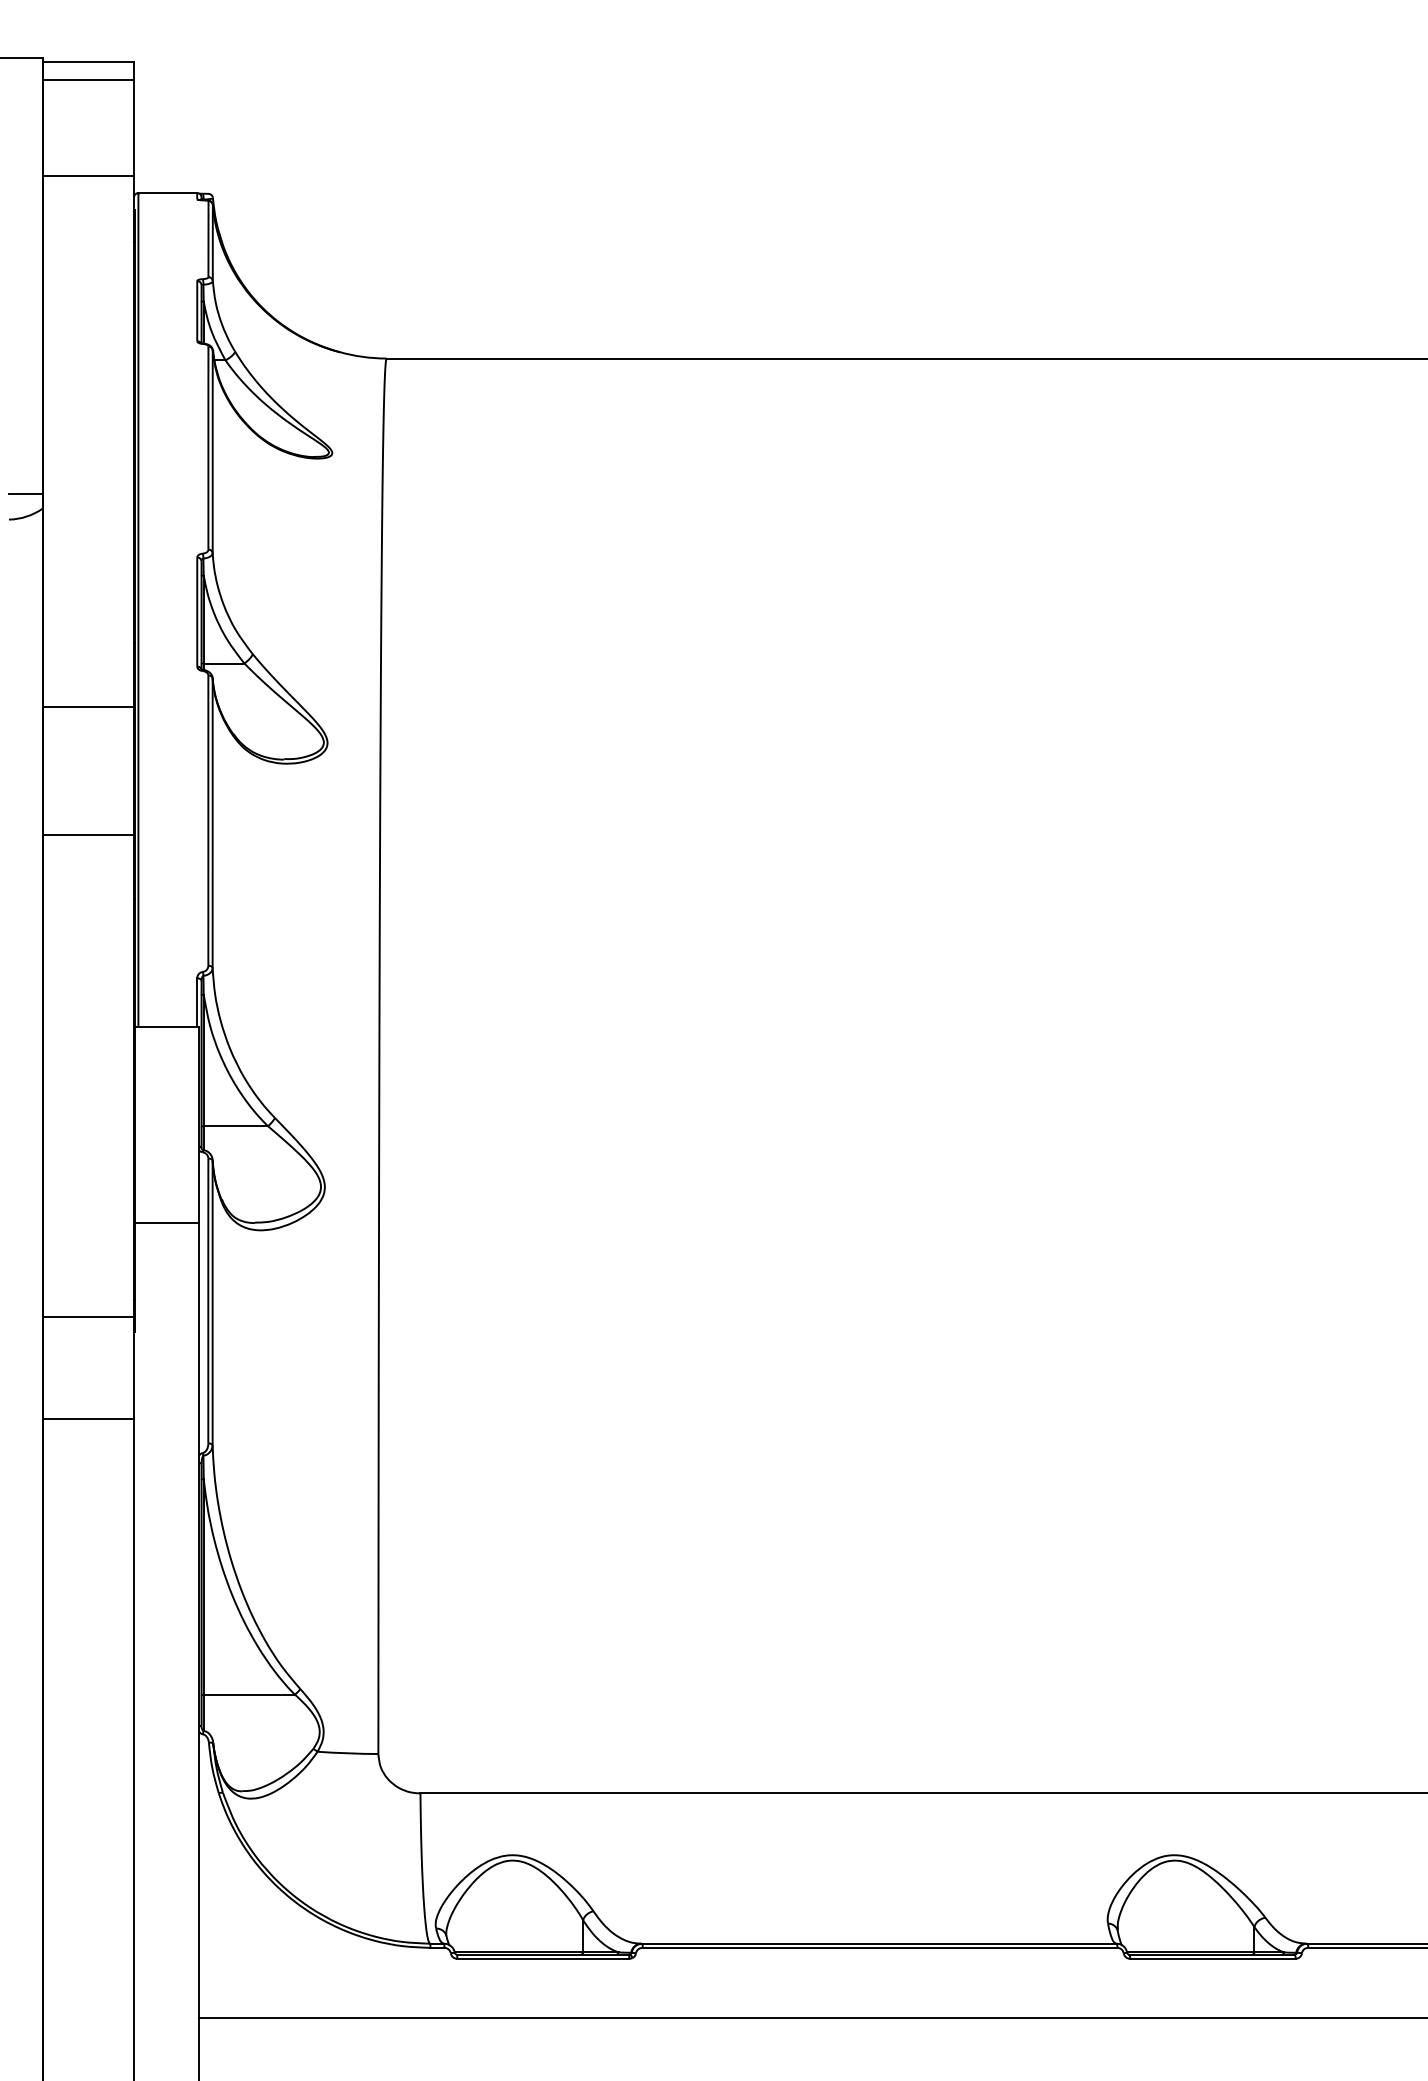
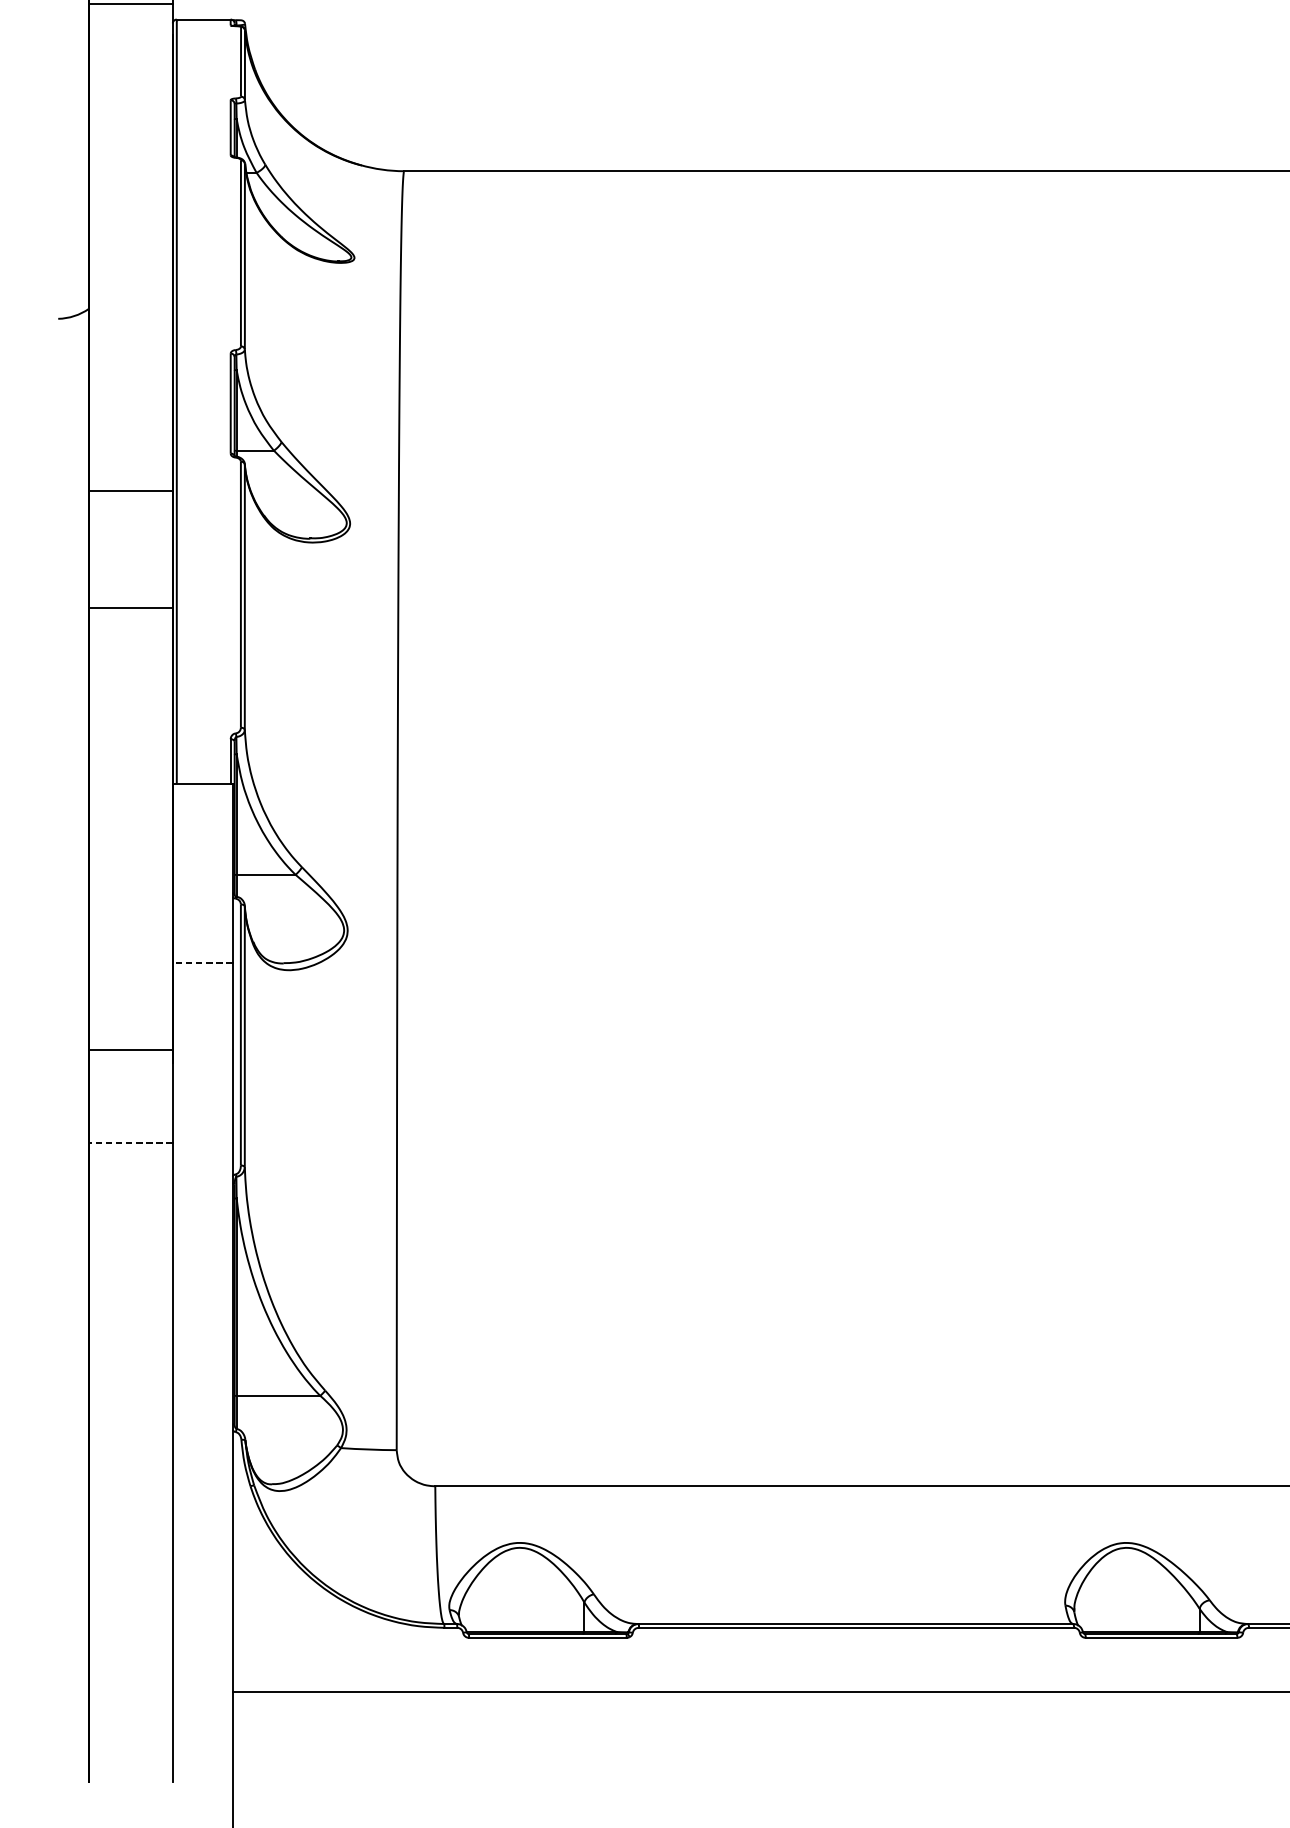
line: (25, 493) -> (73, 294), removed
line: (166, 1222) -> (202, 963), solid -> dashed
line: (88, 1418) -> (131, 1142), solid -> dashed

